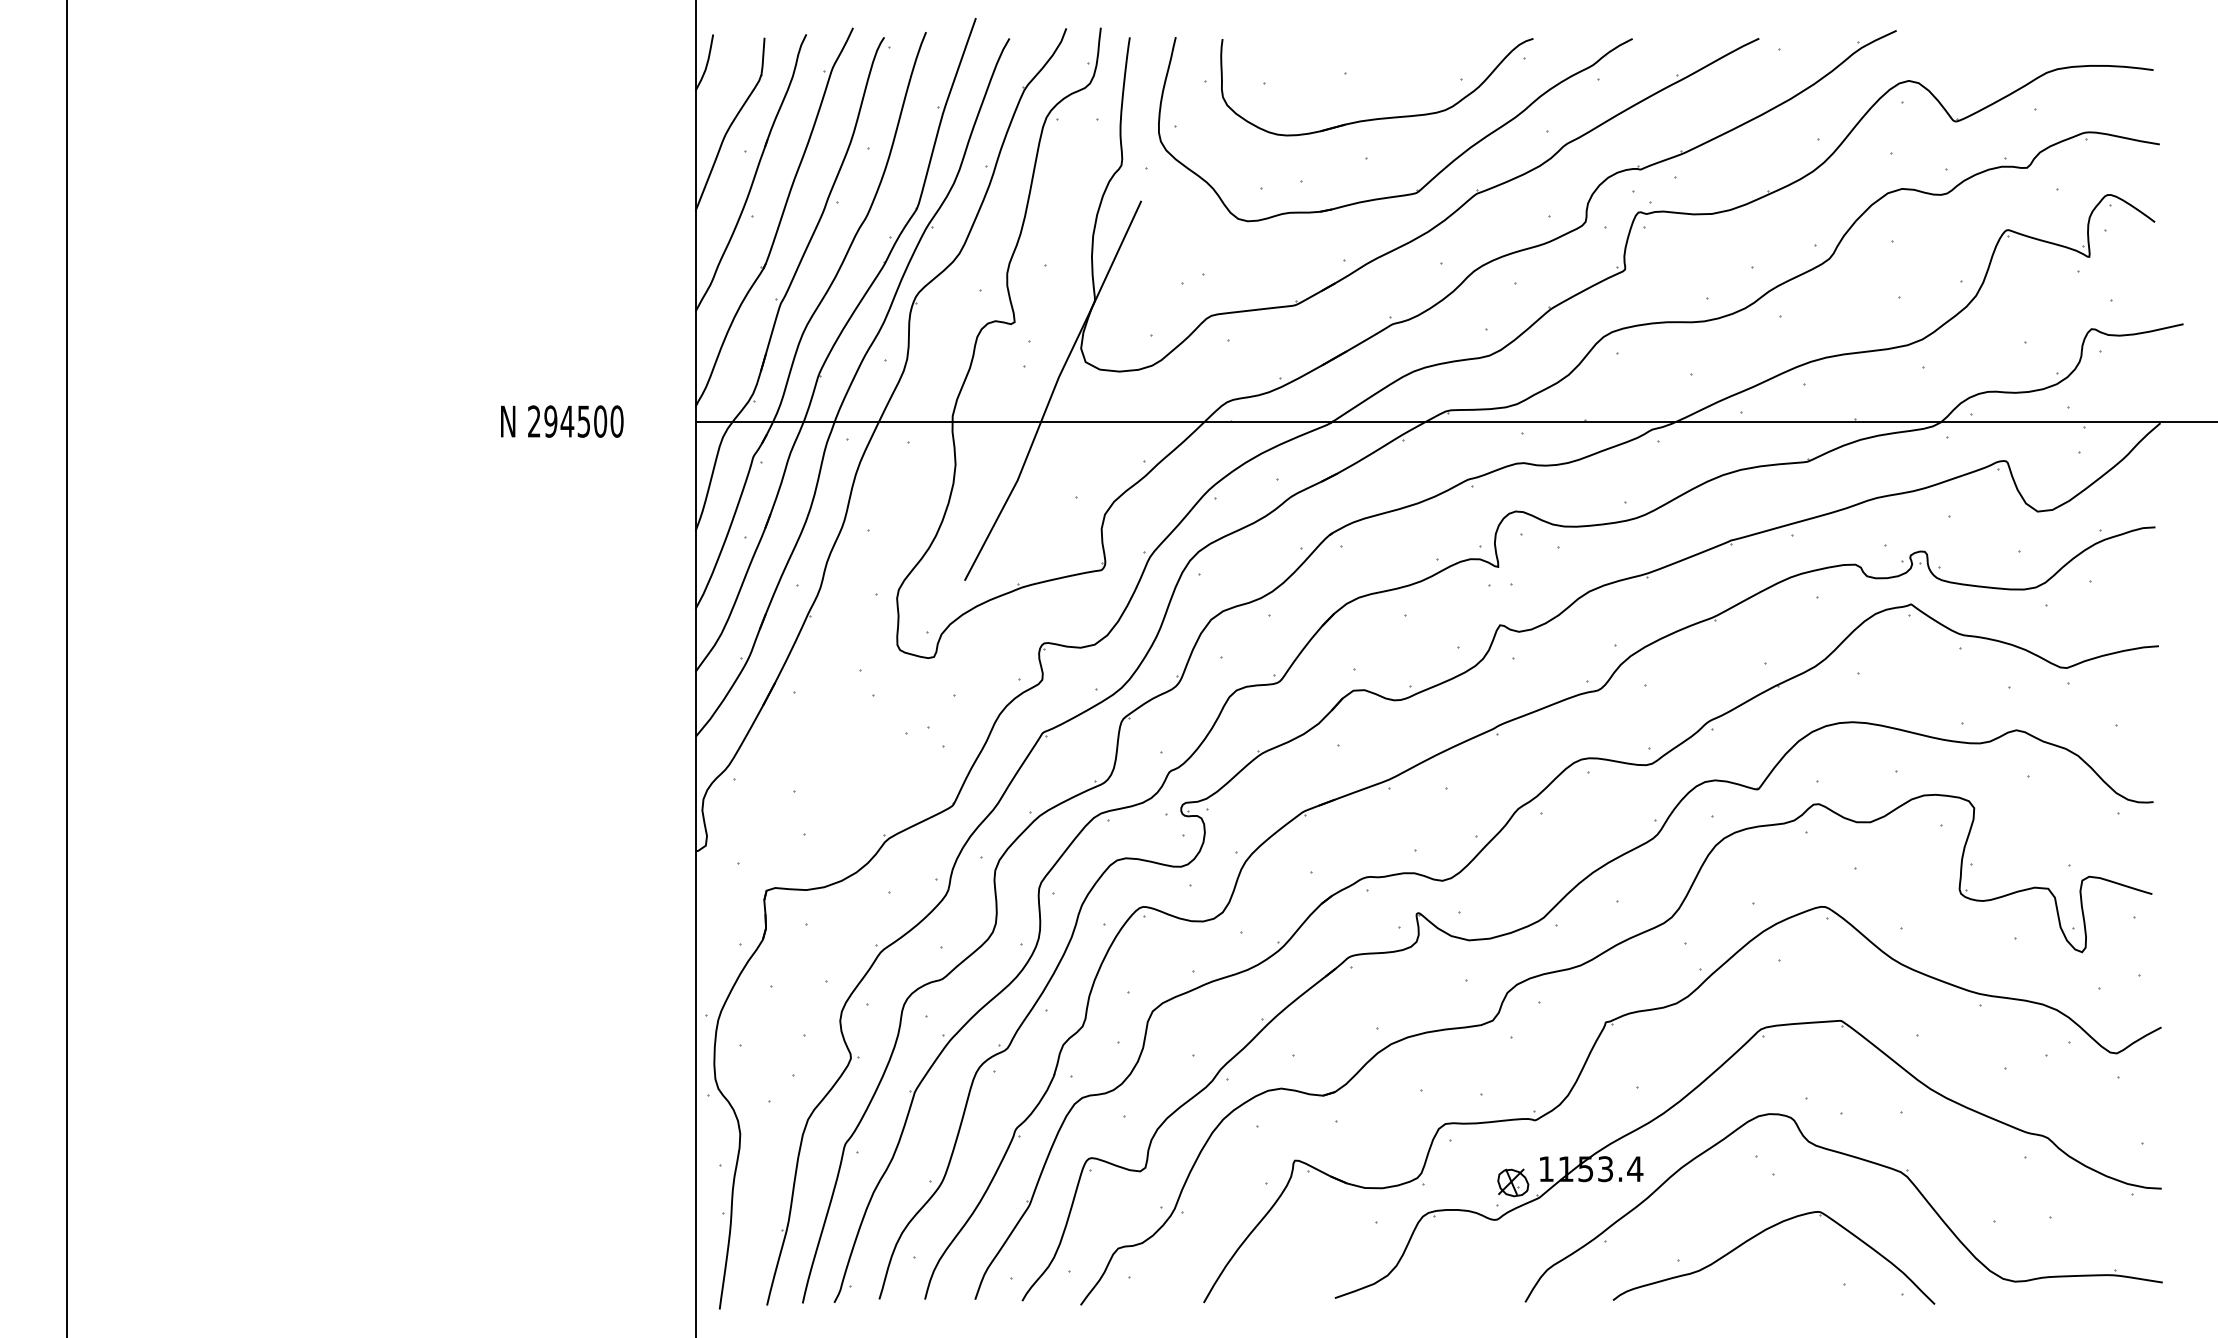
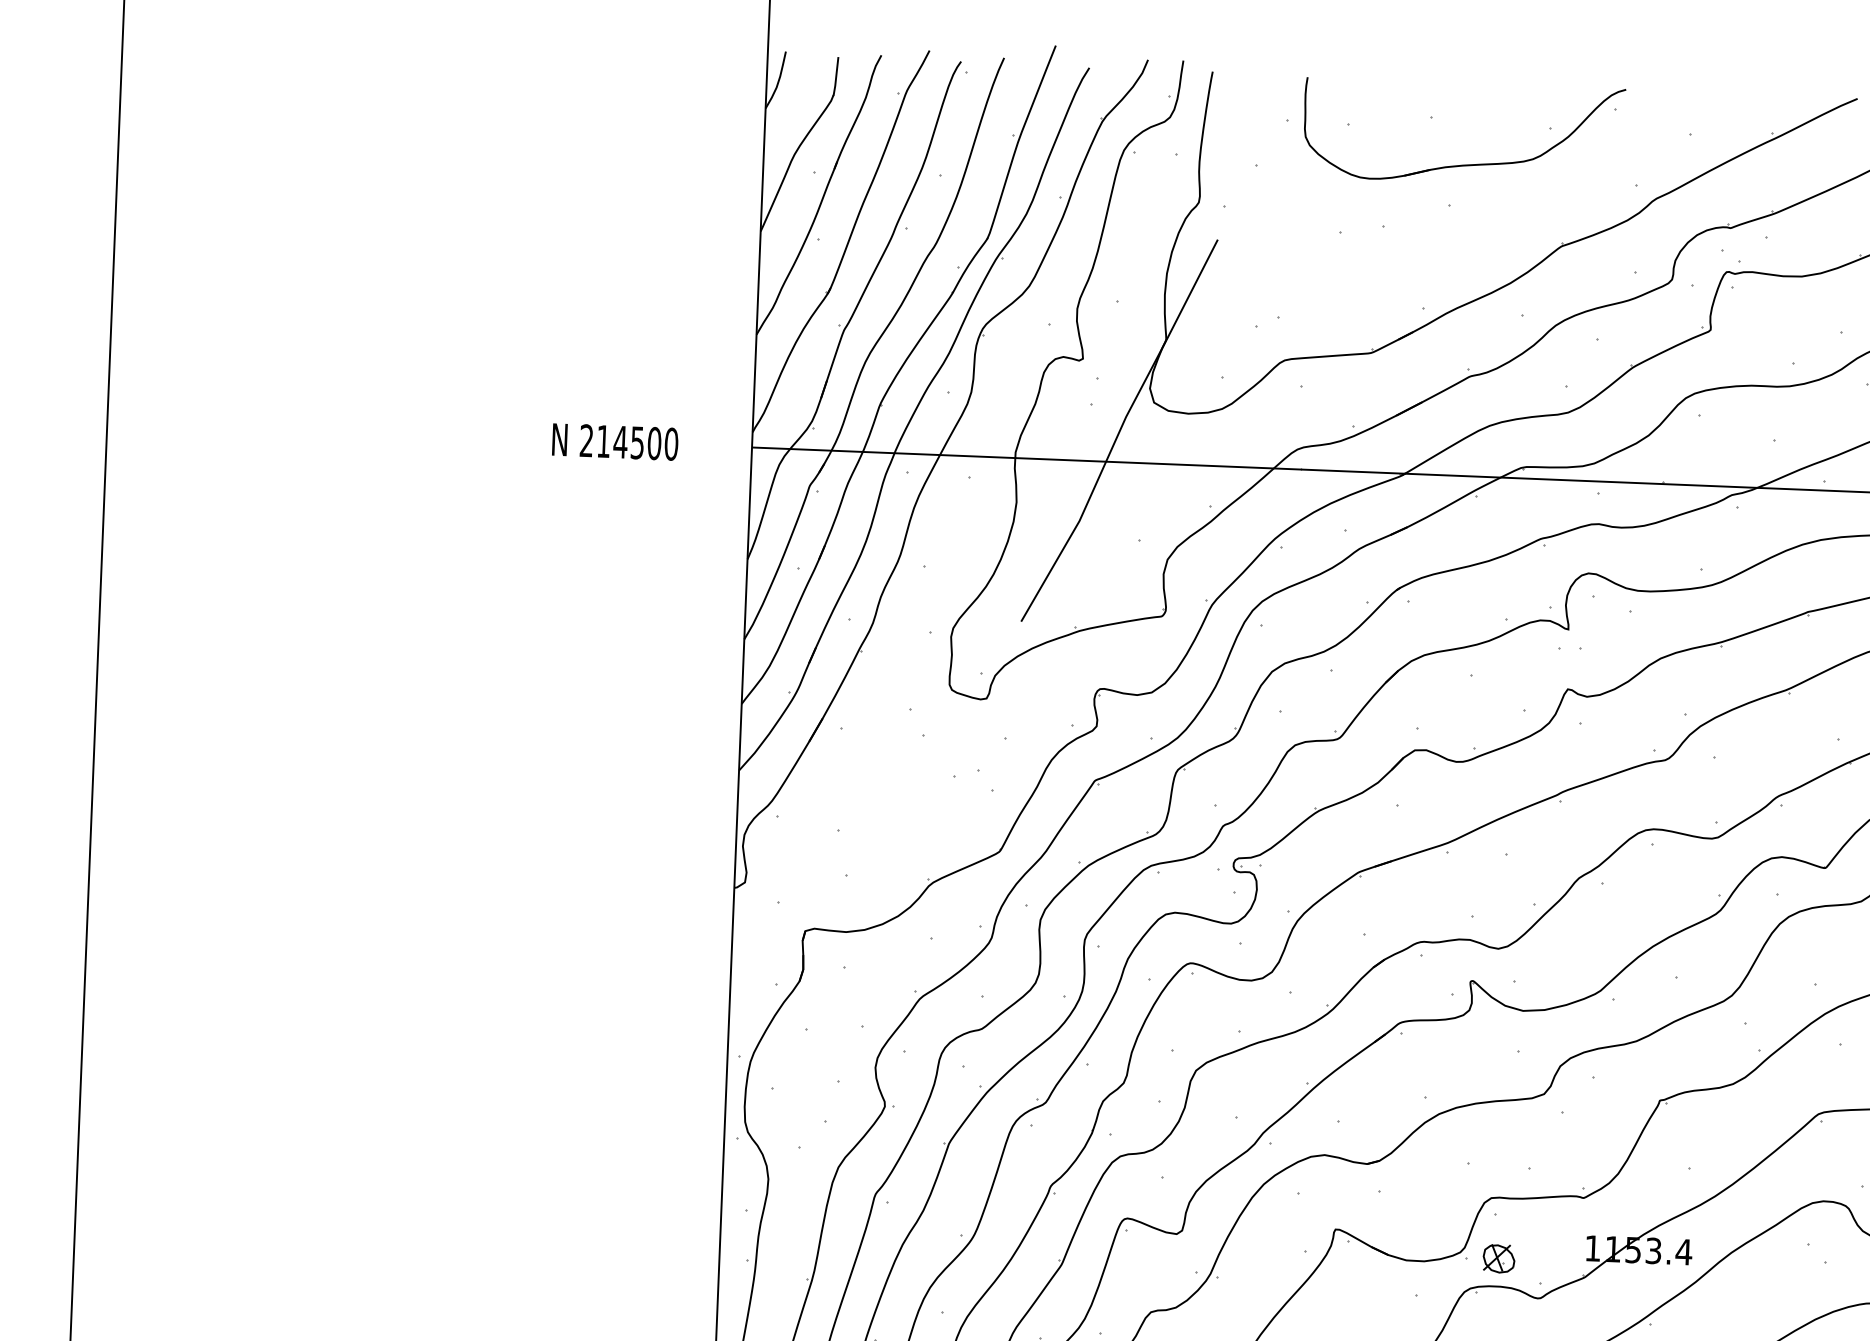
part: (1431, 178) -> (1516, 228), removed
text: (550, 421) -> (603, 441), 294500 -> 214500
part: (1513, 1182) -> (1499, 1258), moved

